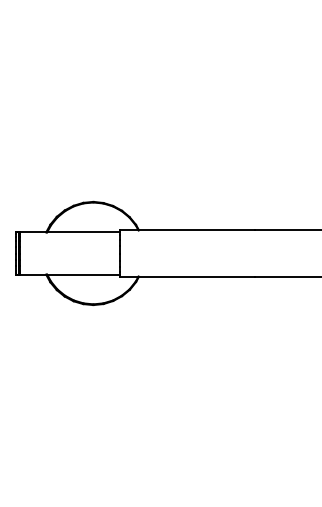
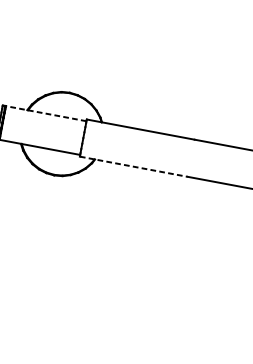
line: (69, 232) -> (45, 113), solid -> dashed
line: (187, 276) -> (134, 166), solid -> dashed

